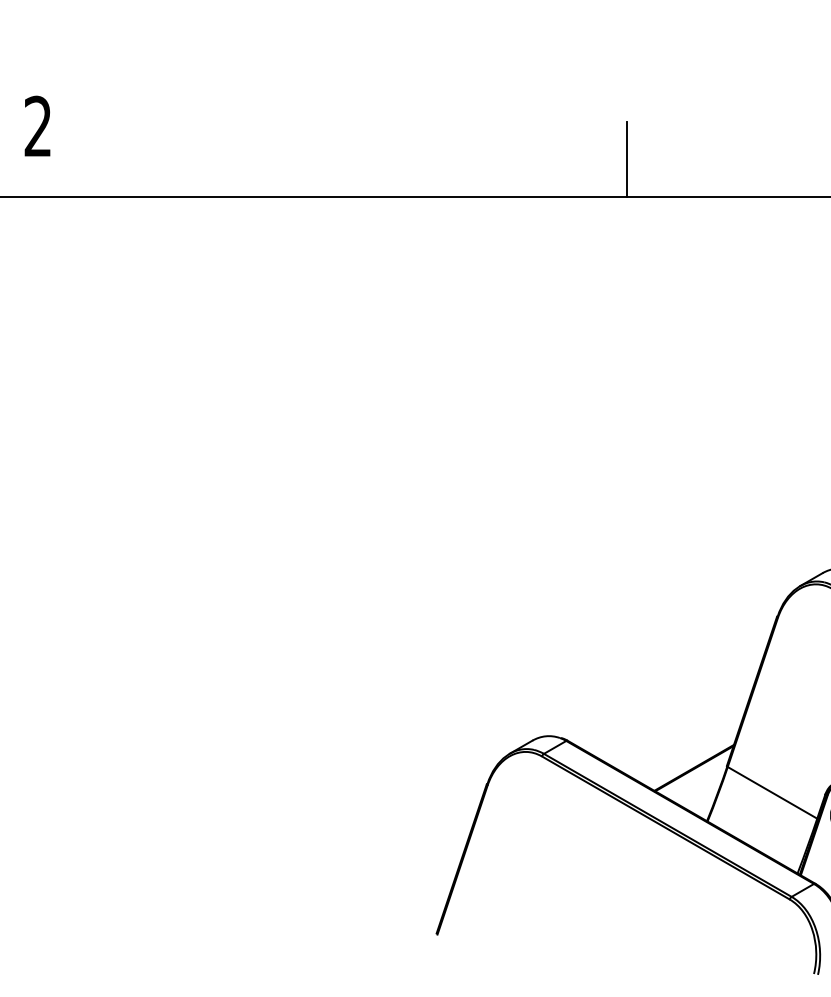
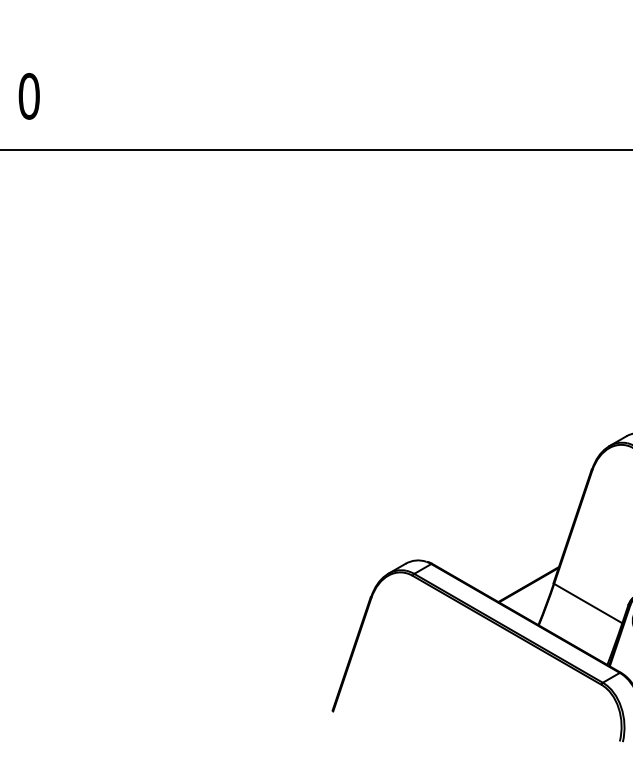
text: (38, 126) -> (29, 96), 2 -> 0
line: (627, 159) -> (477, 121), removed

